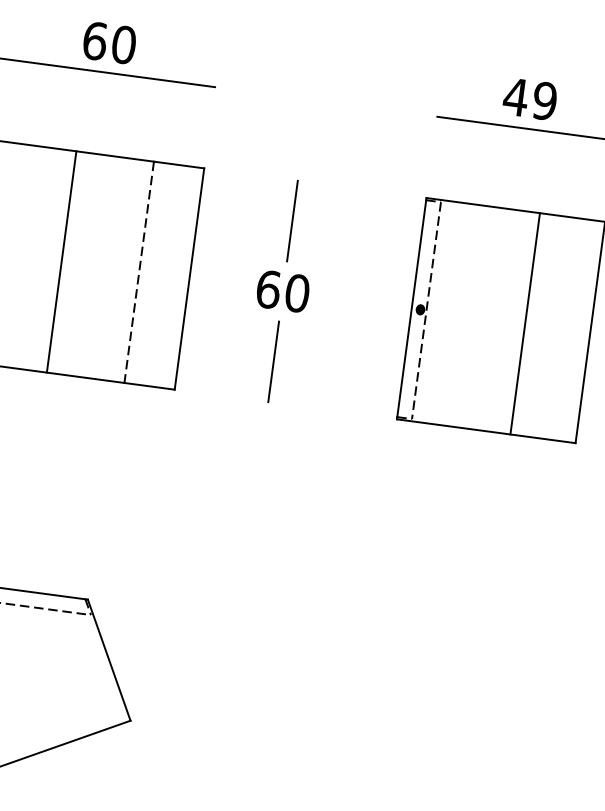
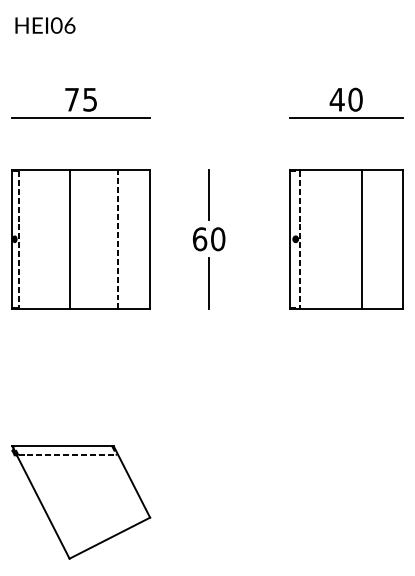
text: (110, 42) -> (81, 99), 60 -> 75
text: (544, 100) -> (355, 99), 49 -> 40

